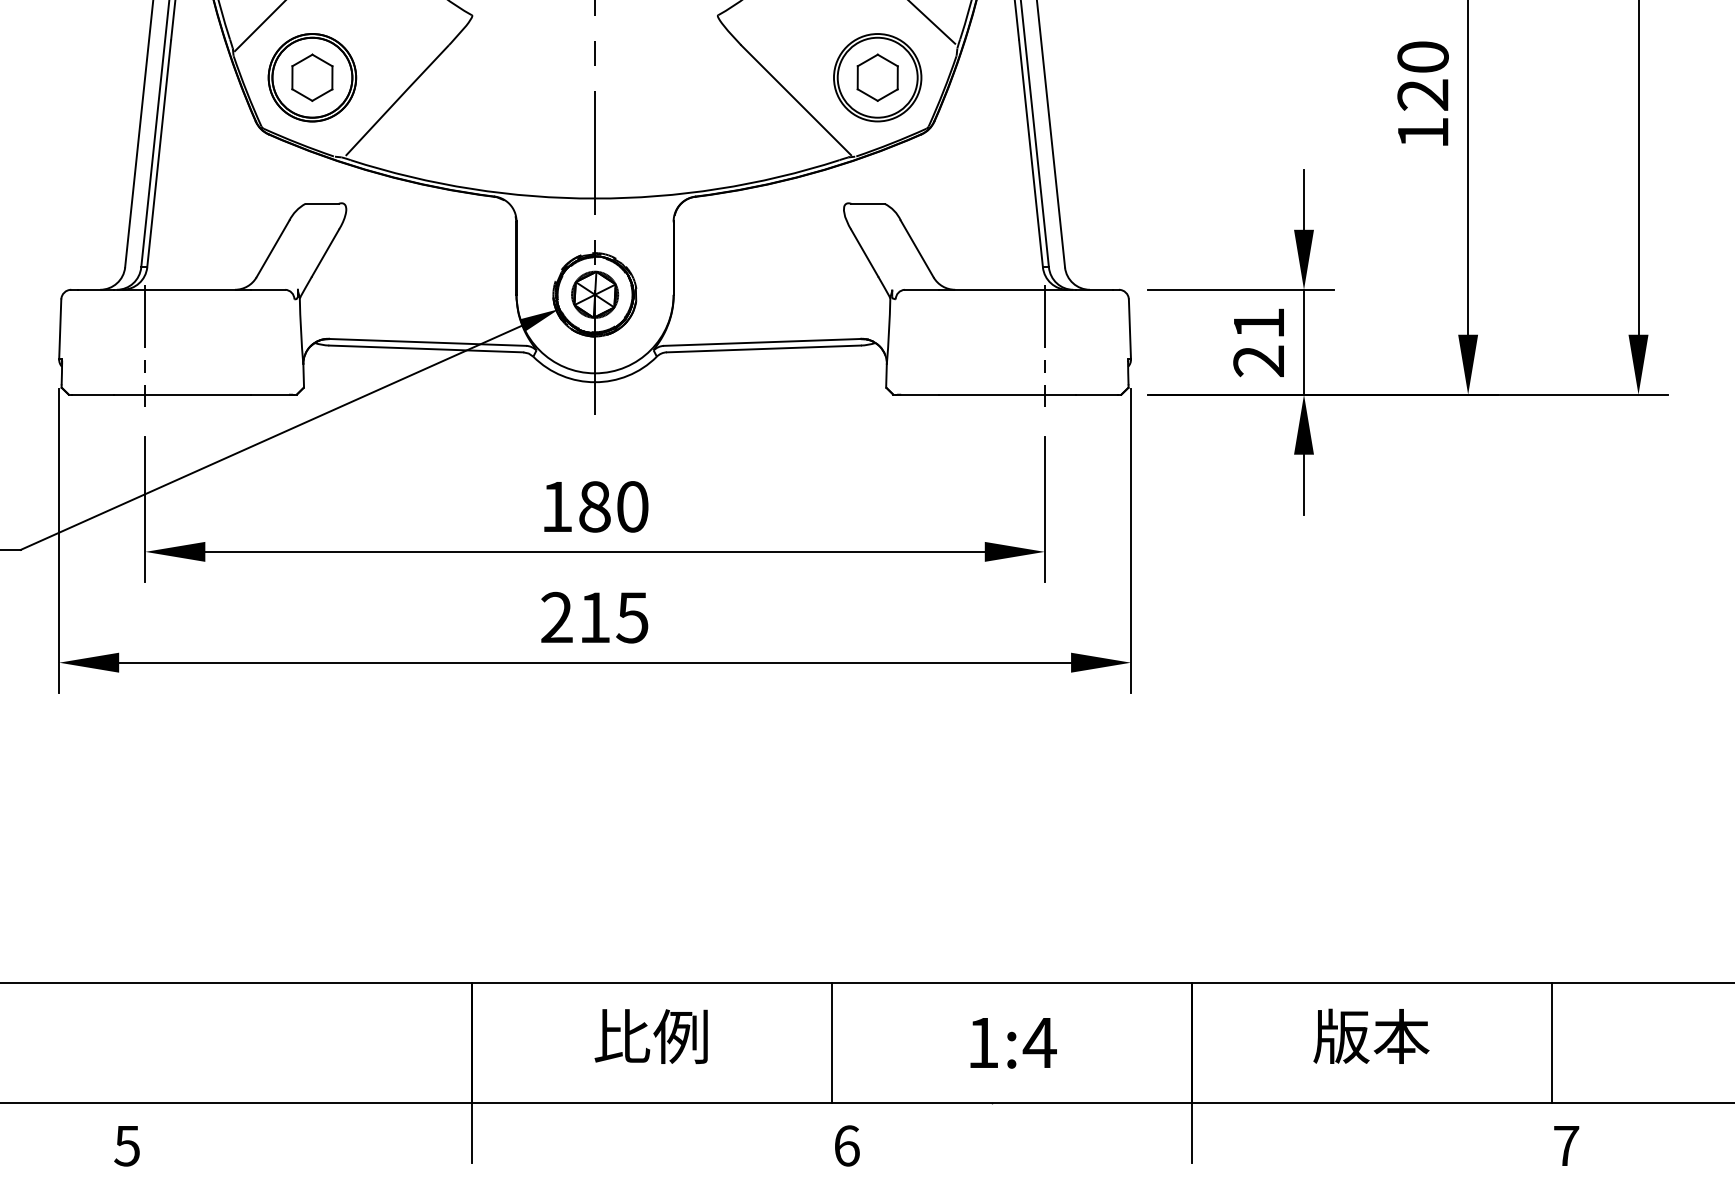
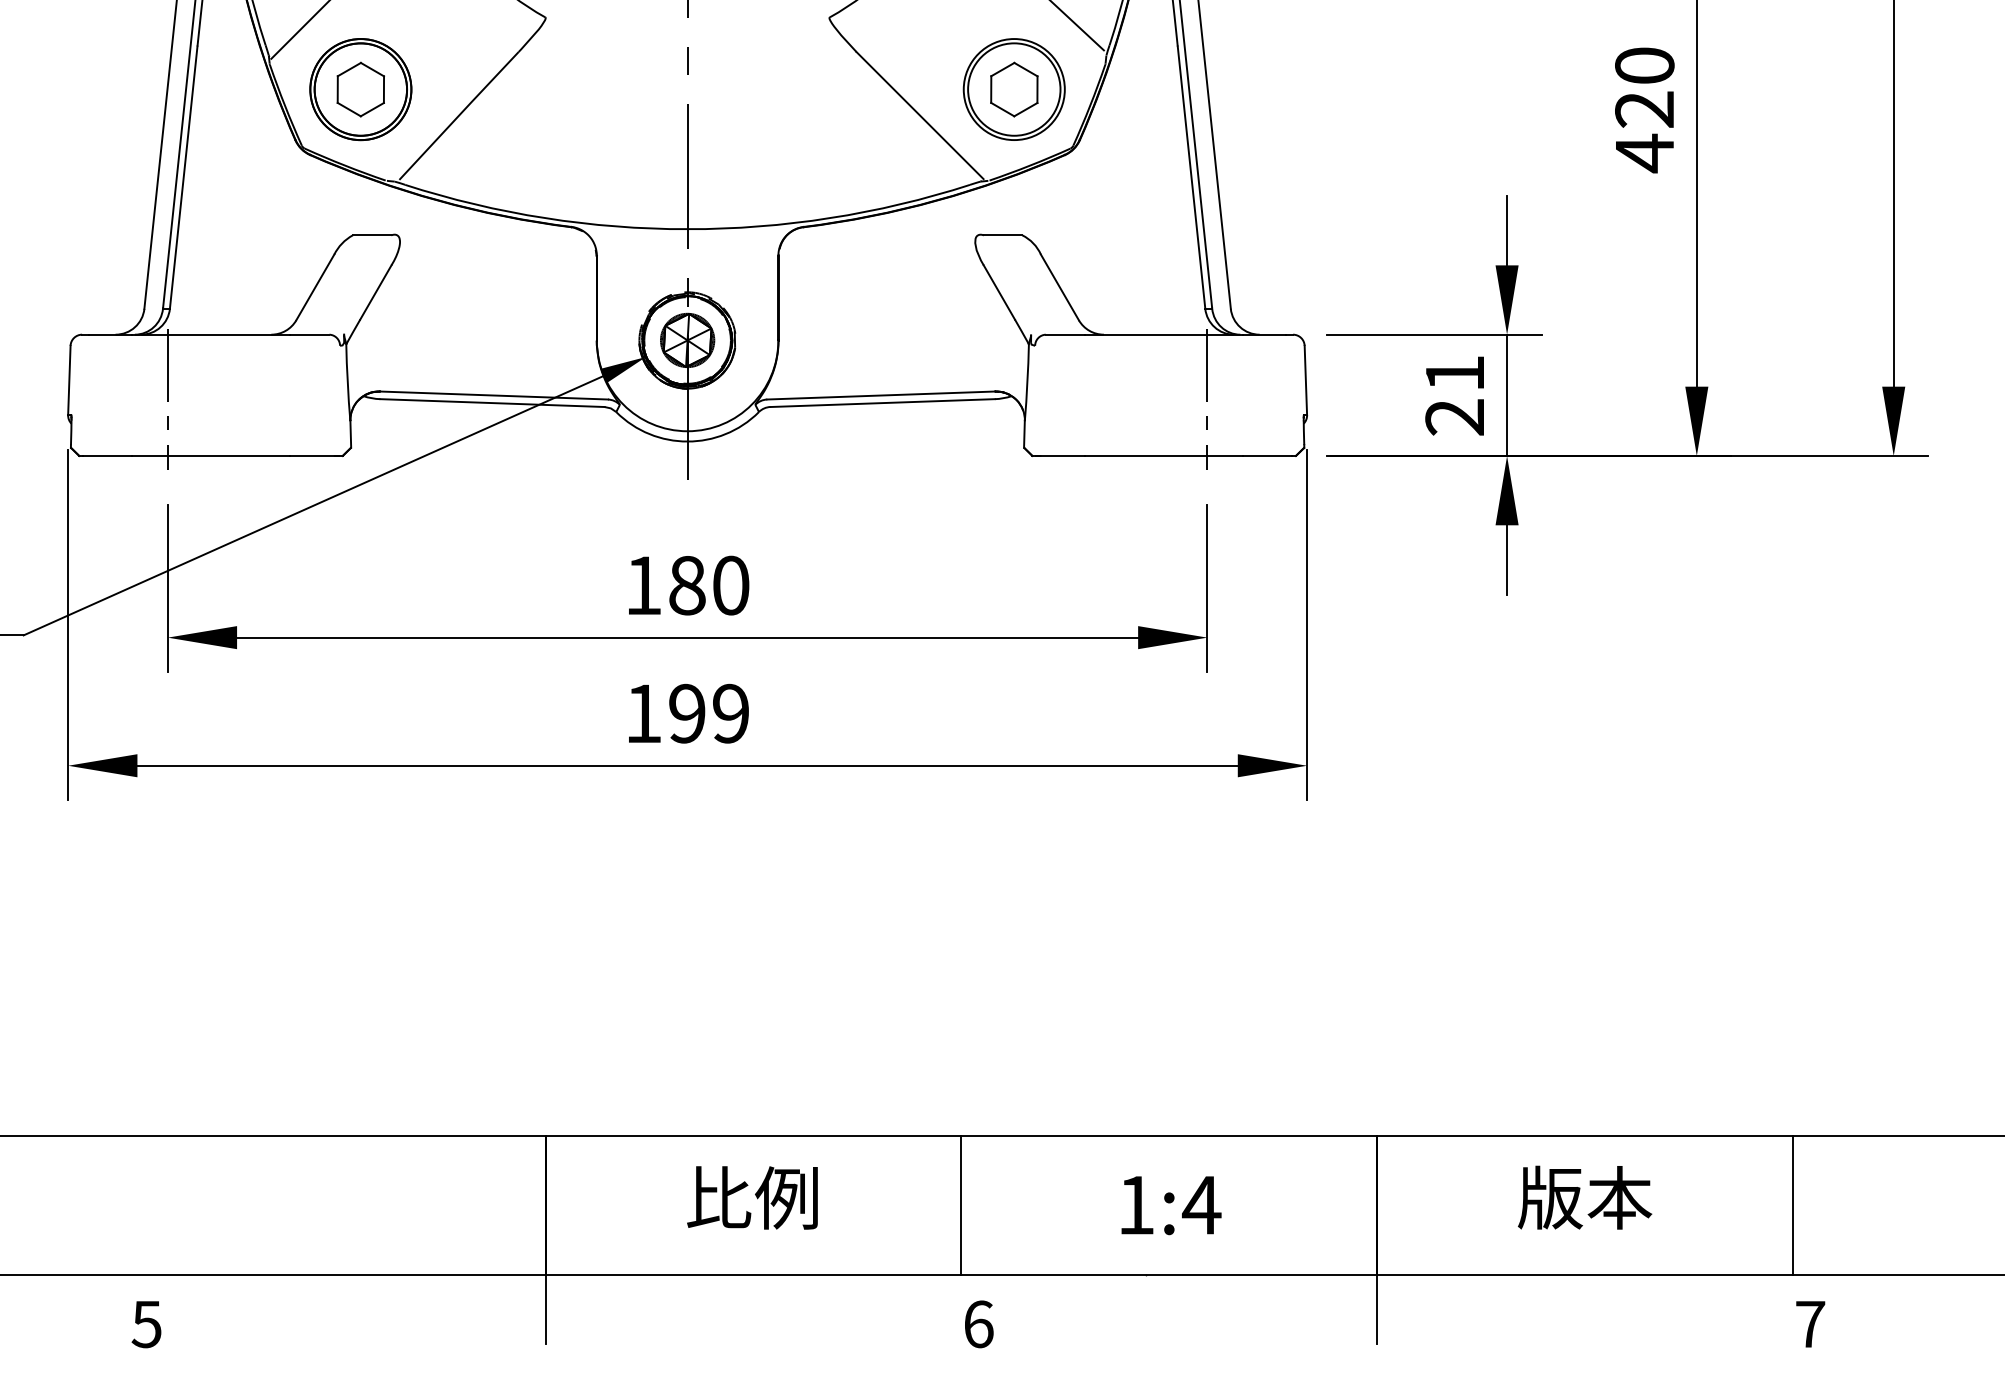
text: (1422, 133) -> (1644, 153), 120 -> 420
text: (594, 617) -> (686, 713), 215 -> 199

